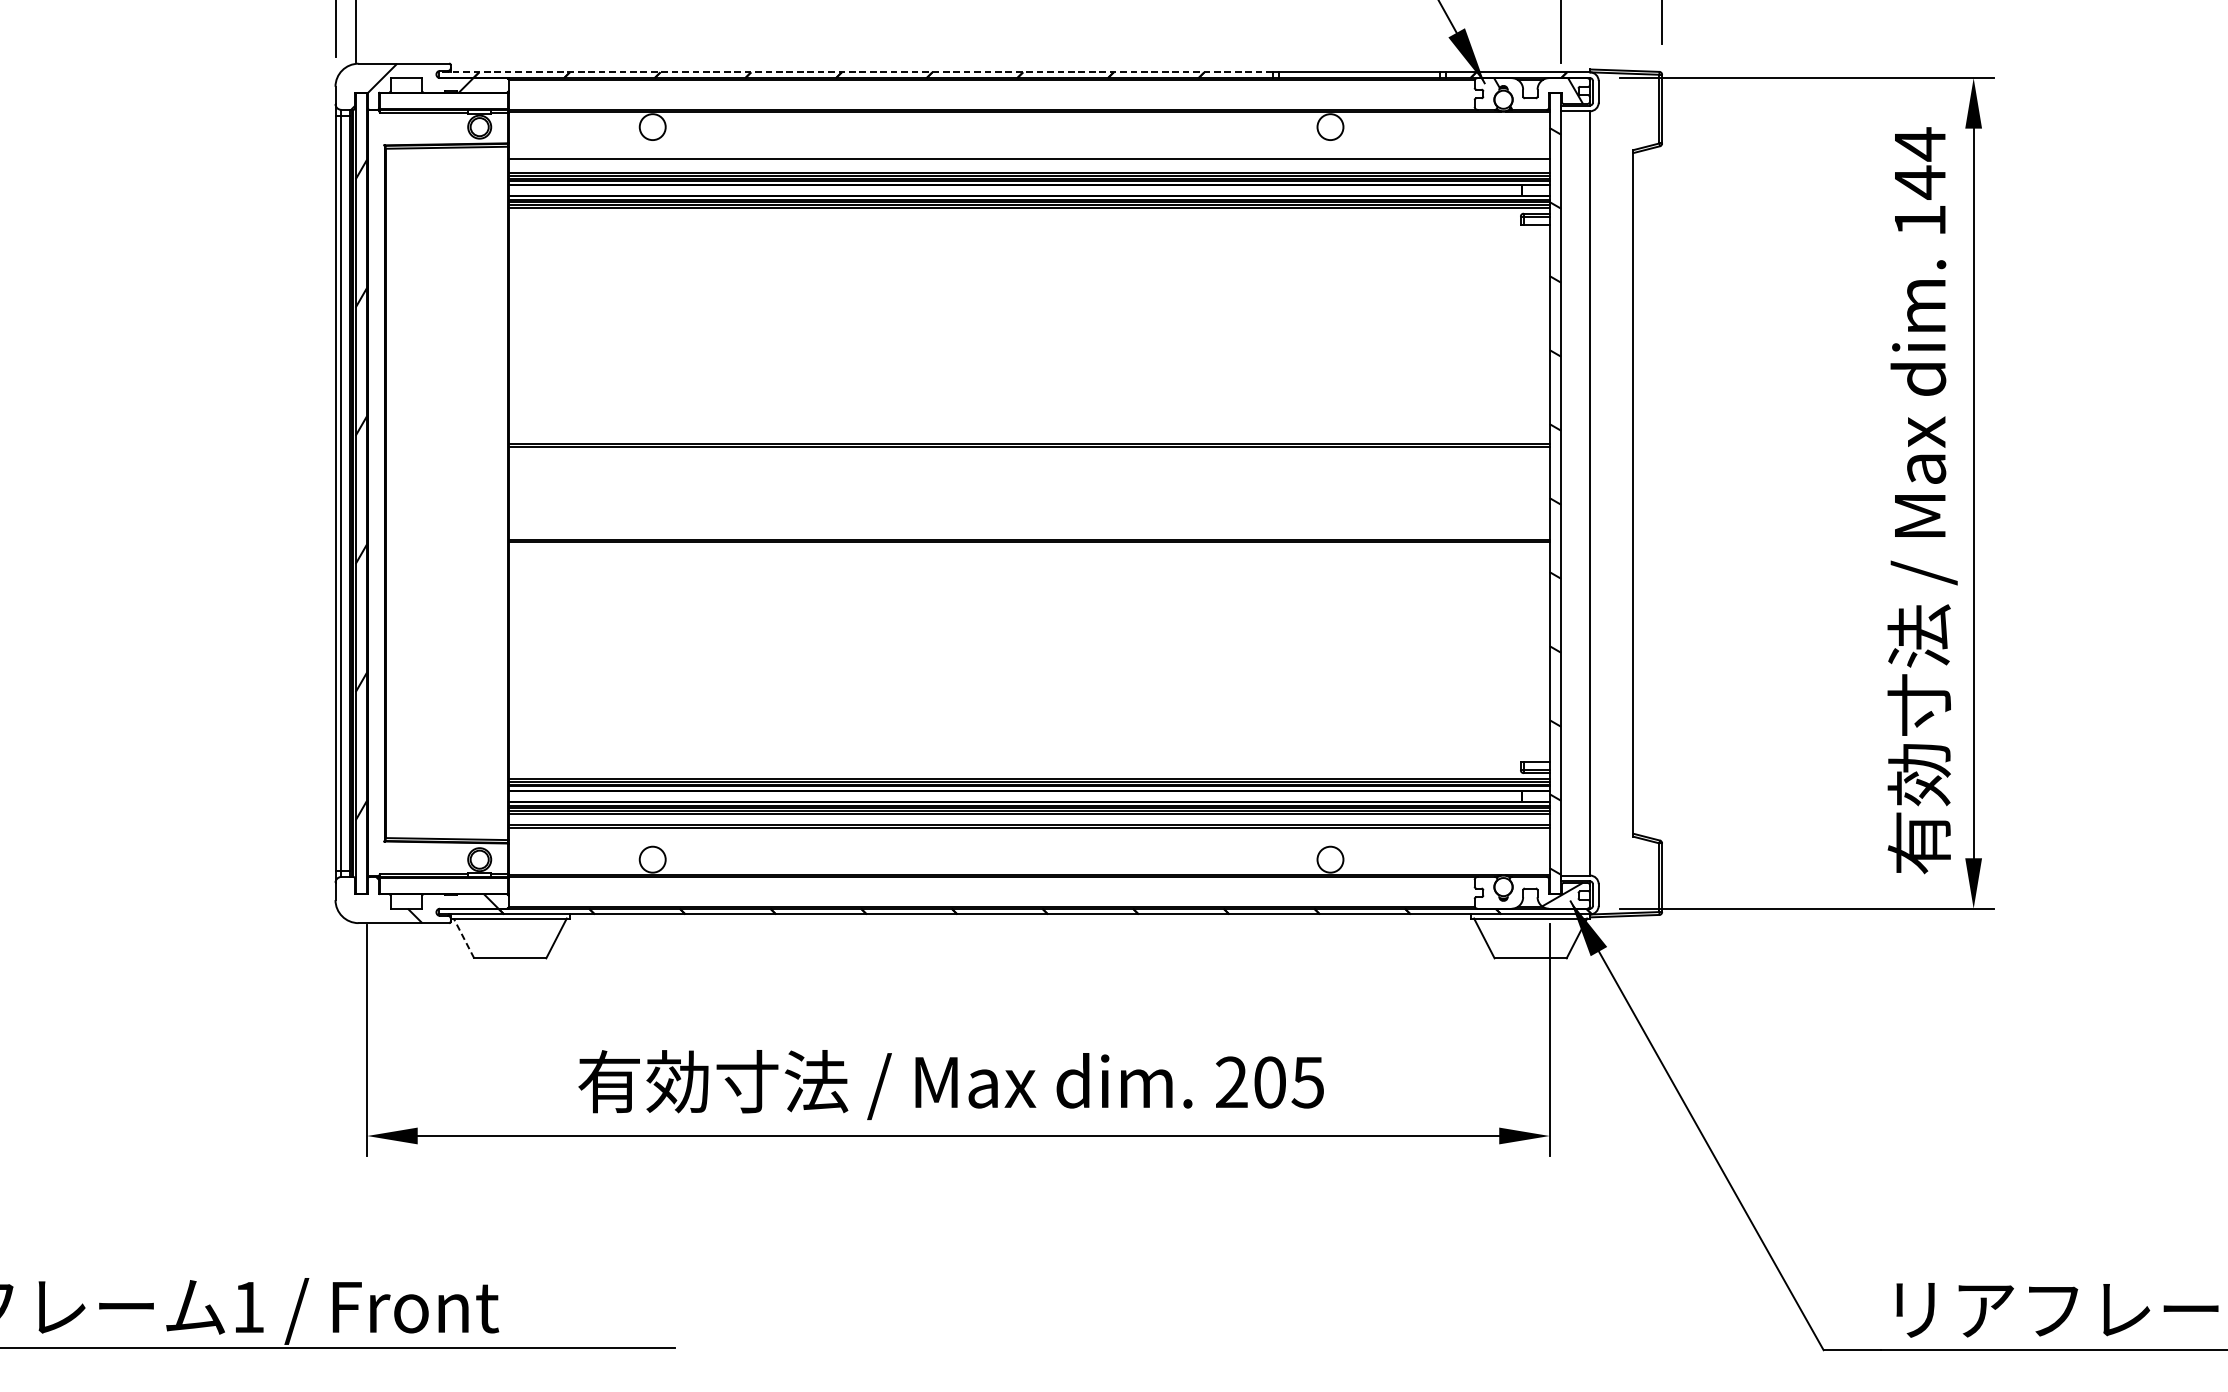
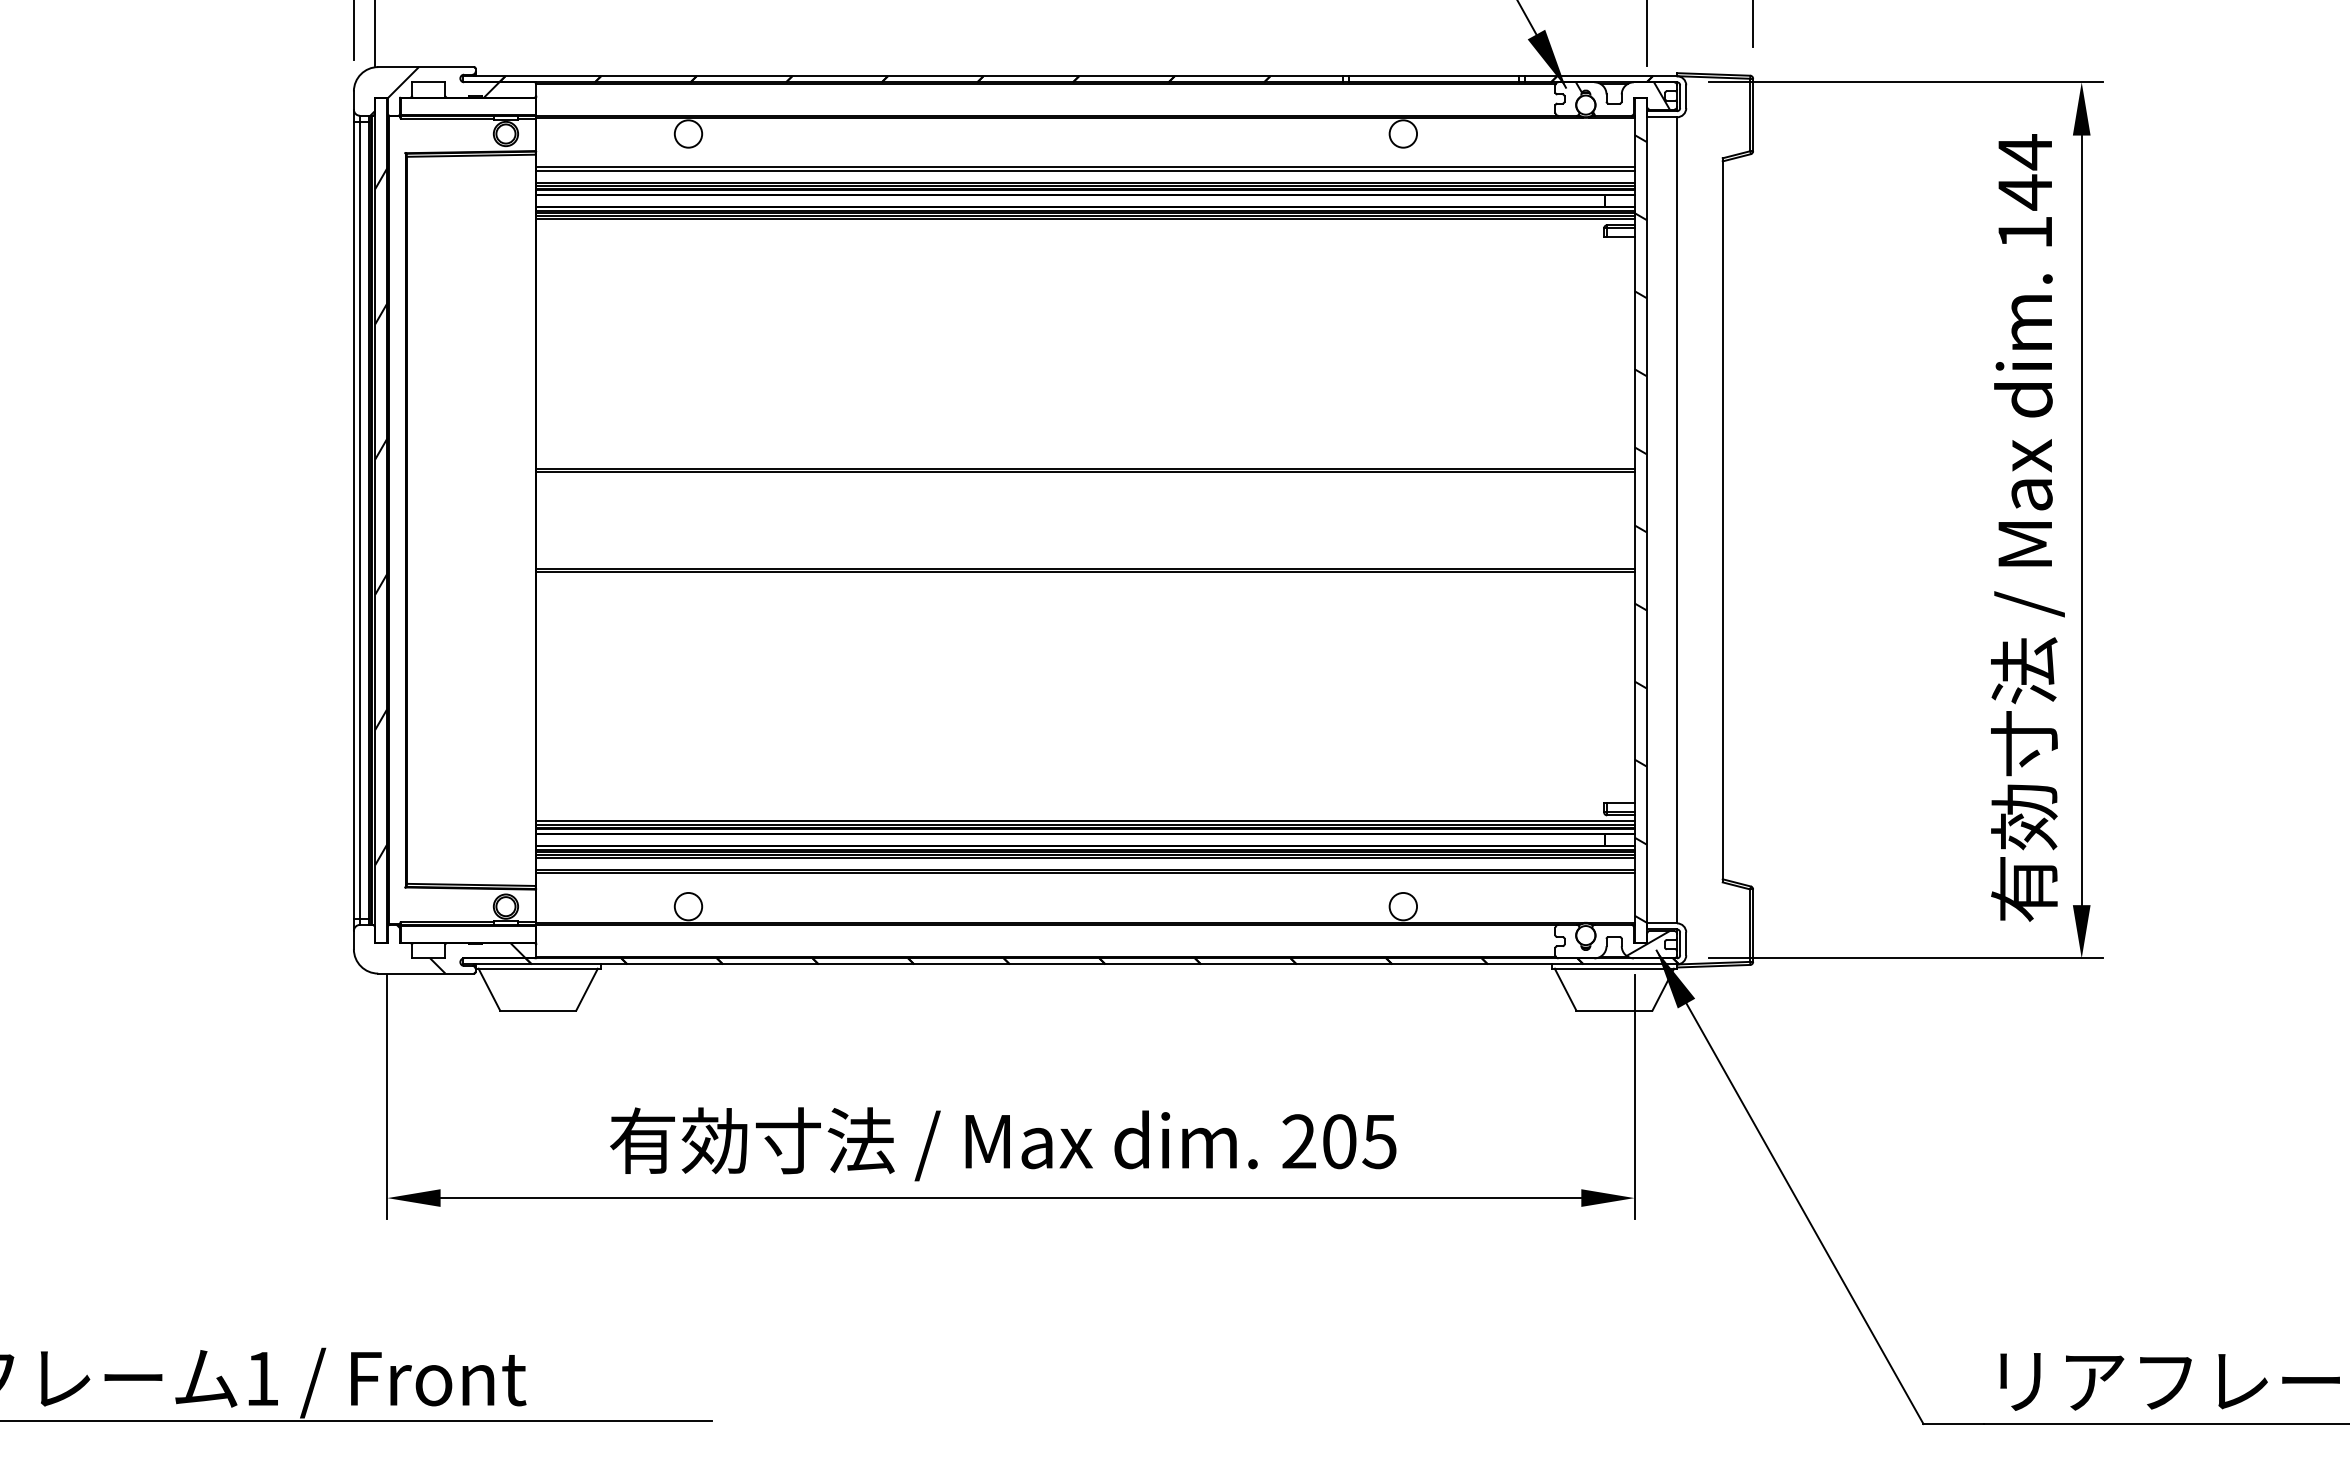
line: (855, 72) -> (902, 76), dashed -> solid
line: (1029, 161) -> (1085, 170), added
line: (464, 938) -> (489, 989), dashed -> solid

